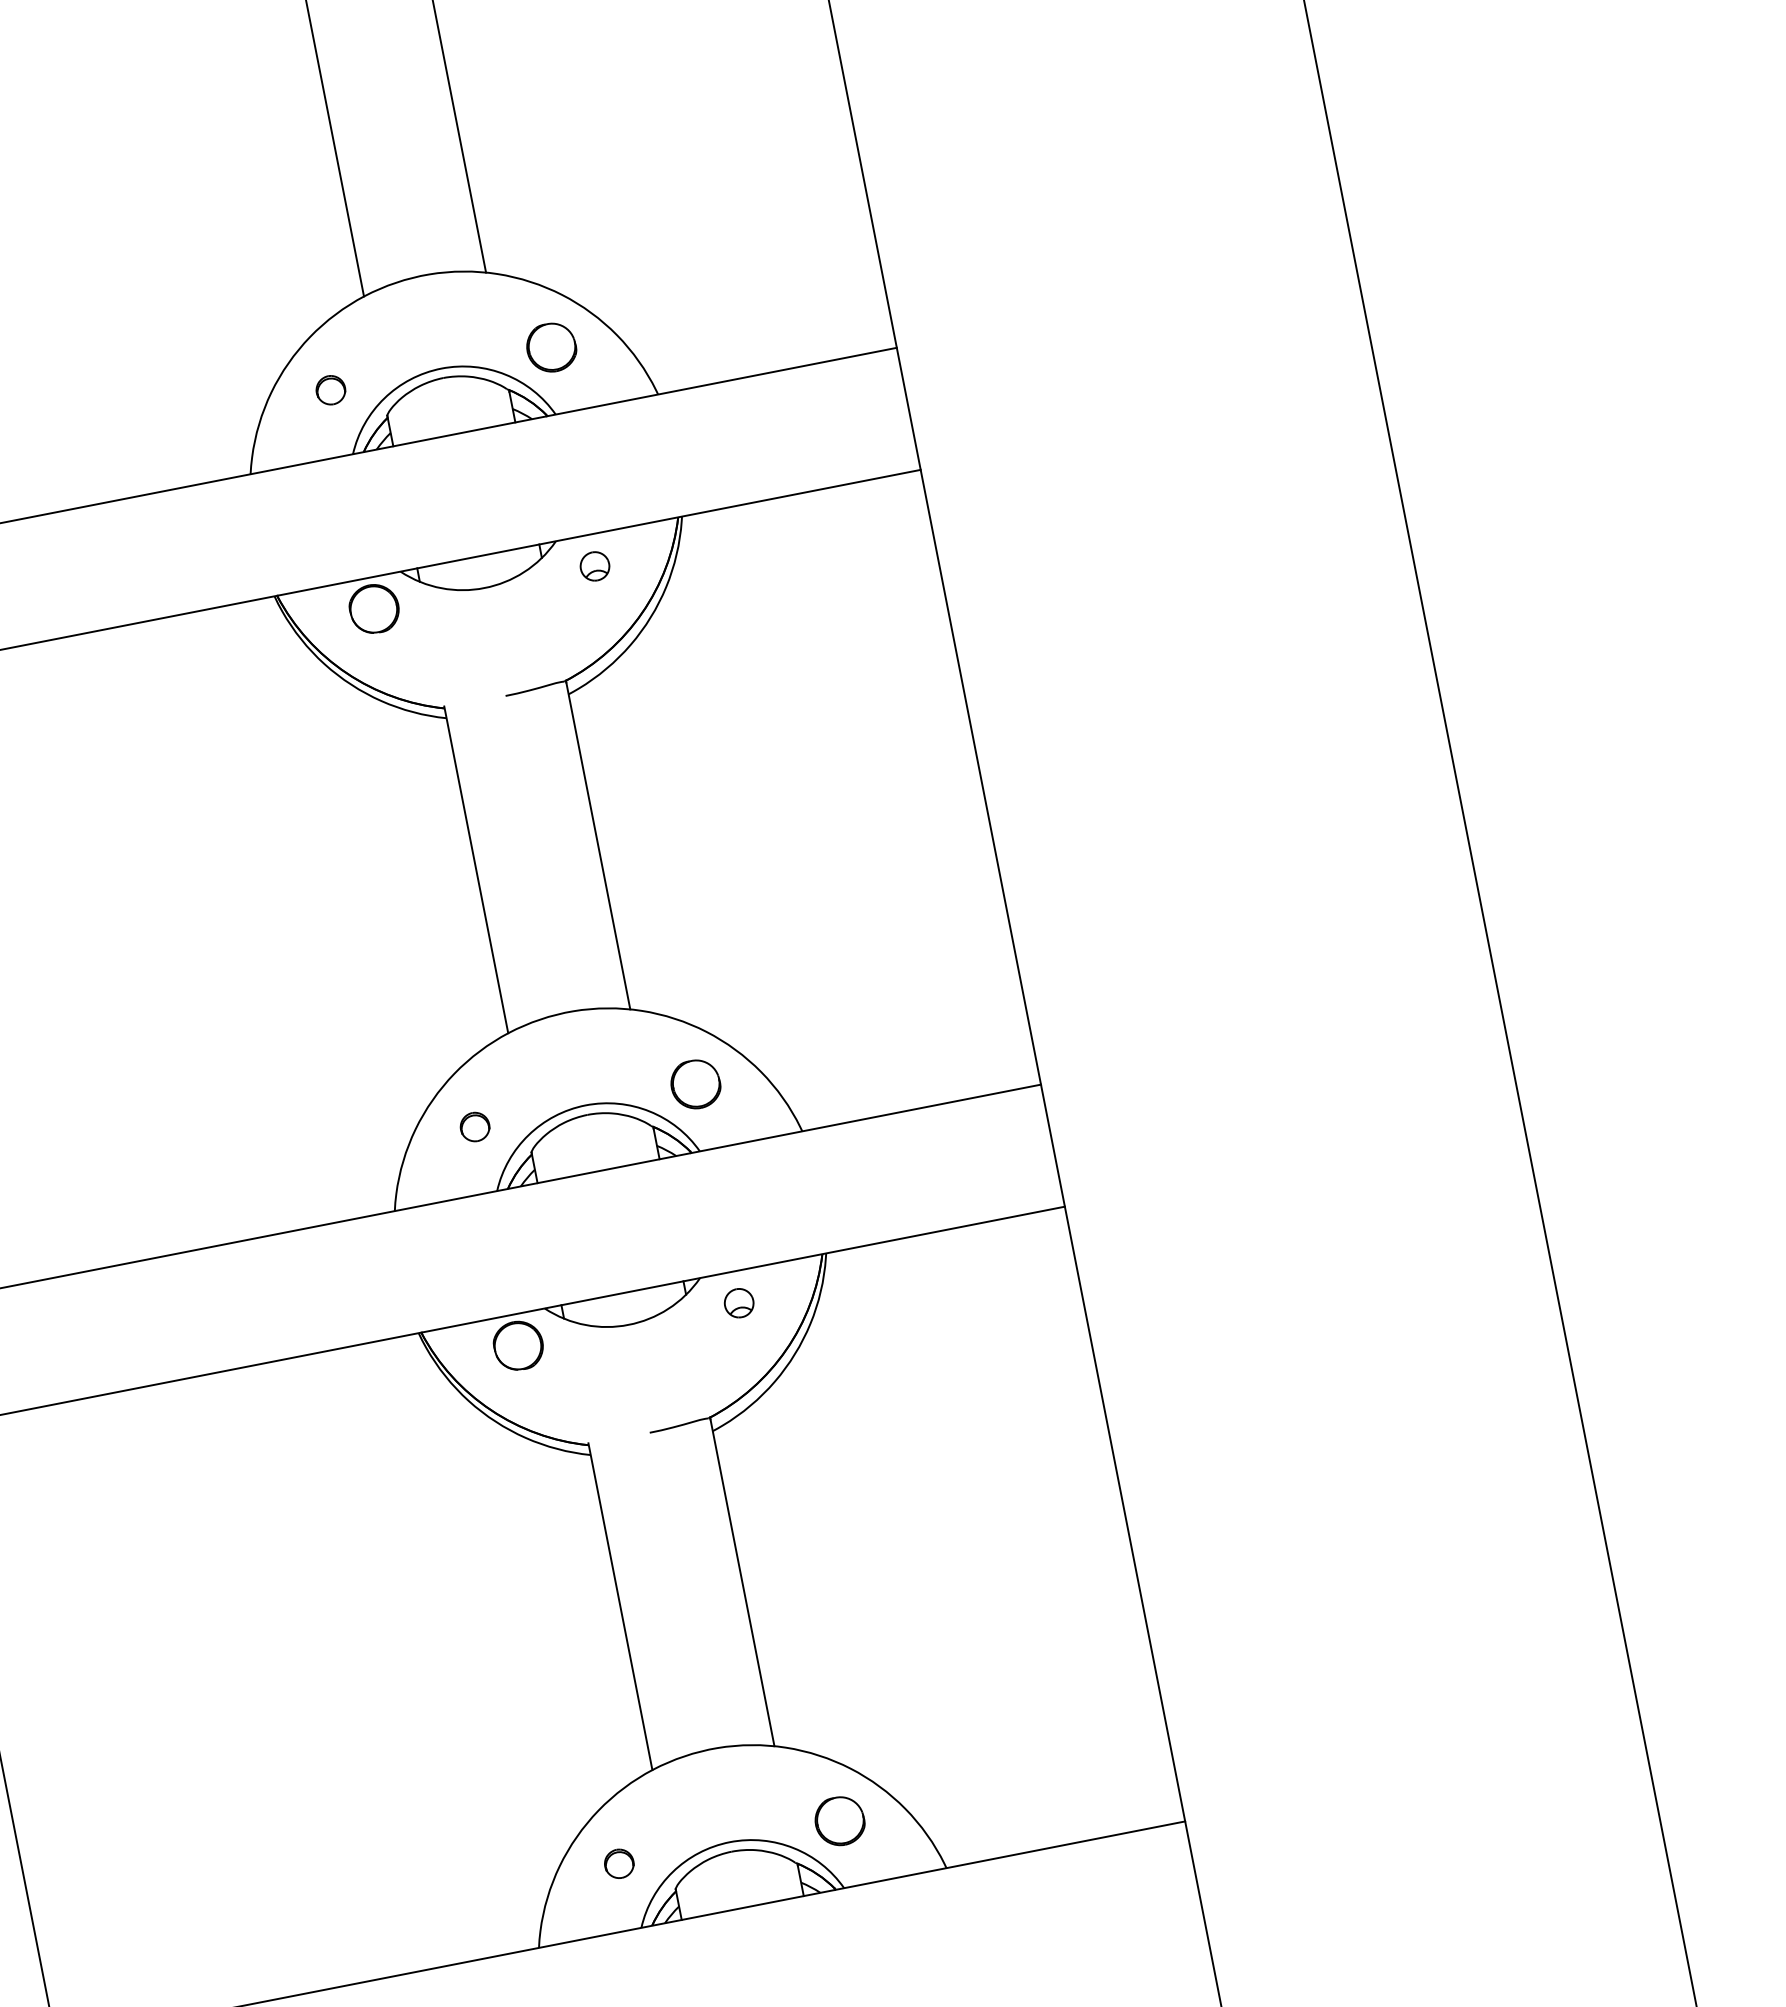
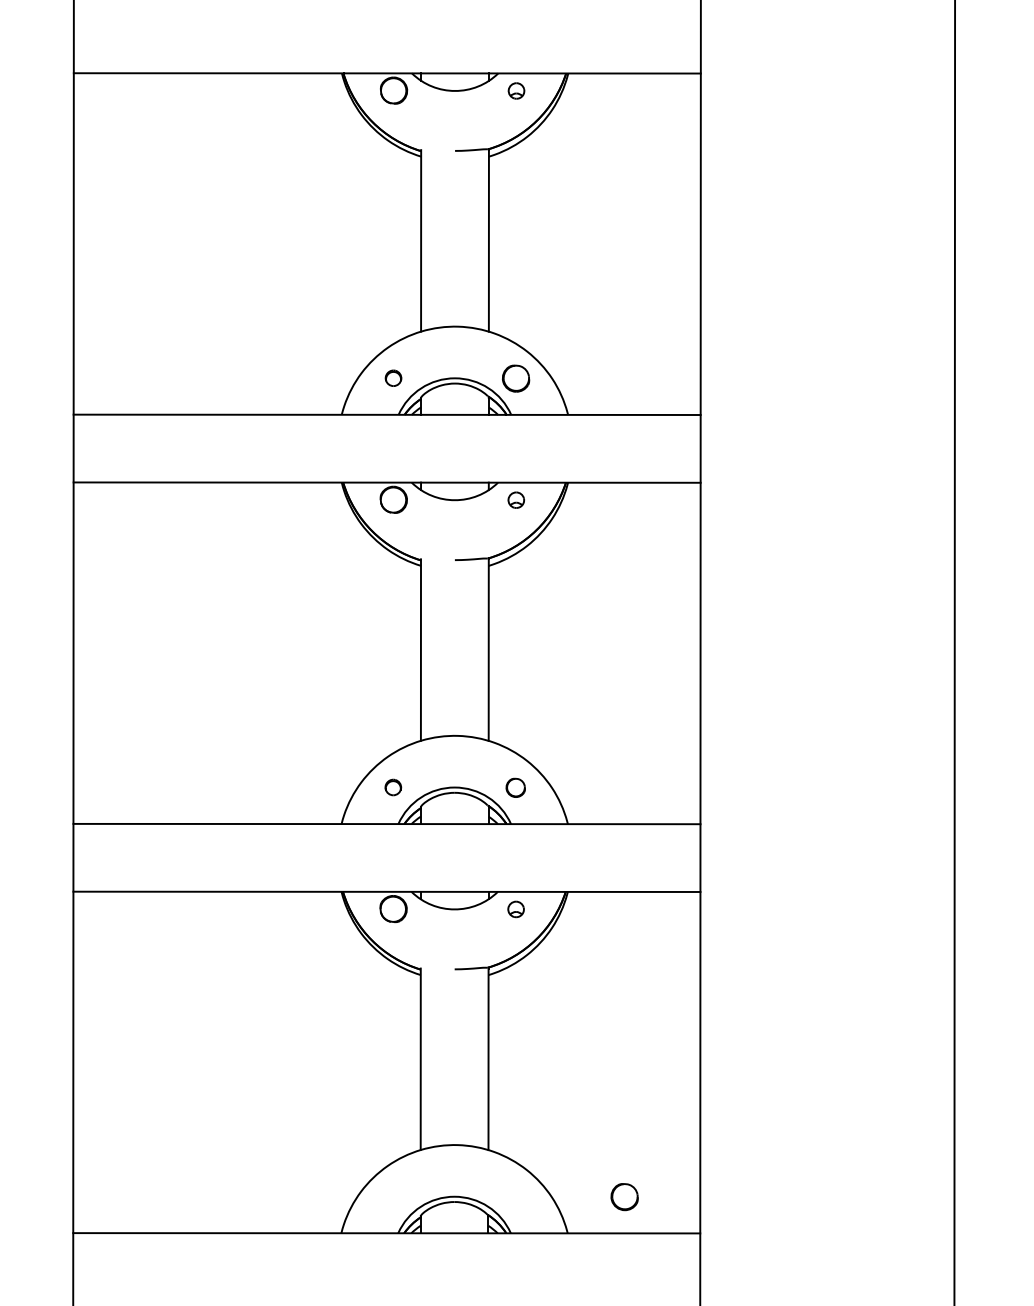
part: (695, 1083) -> (515, 787), size x0.7
part: (839, 1822) -> (624, 1197), moved
part: (618, 1863) -> (392, 1196), removed

